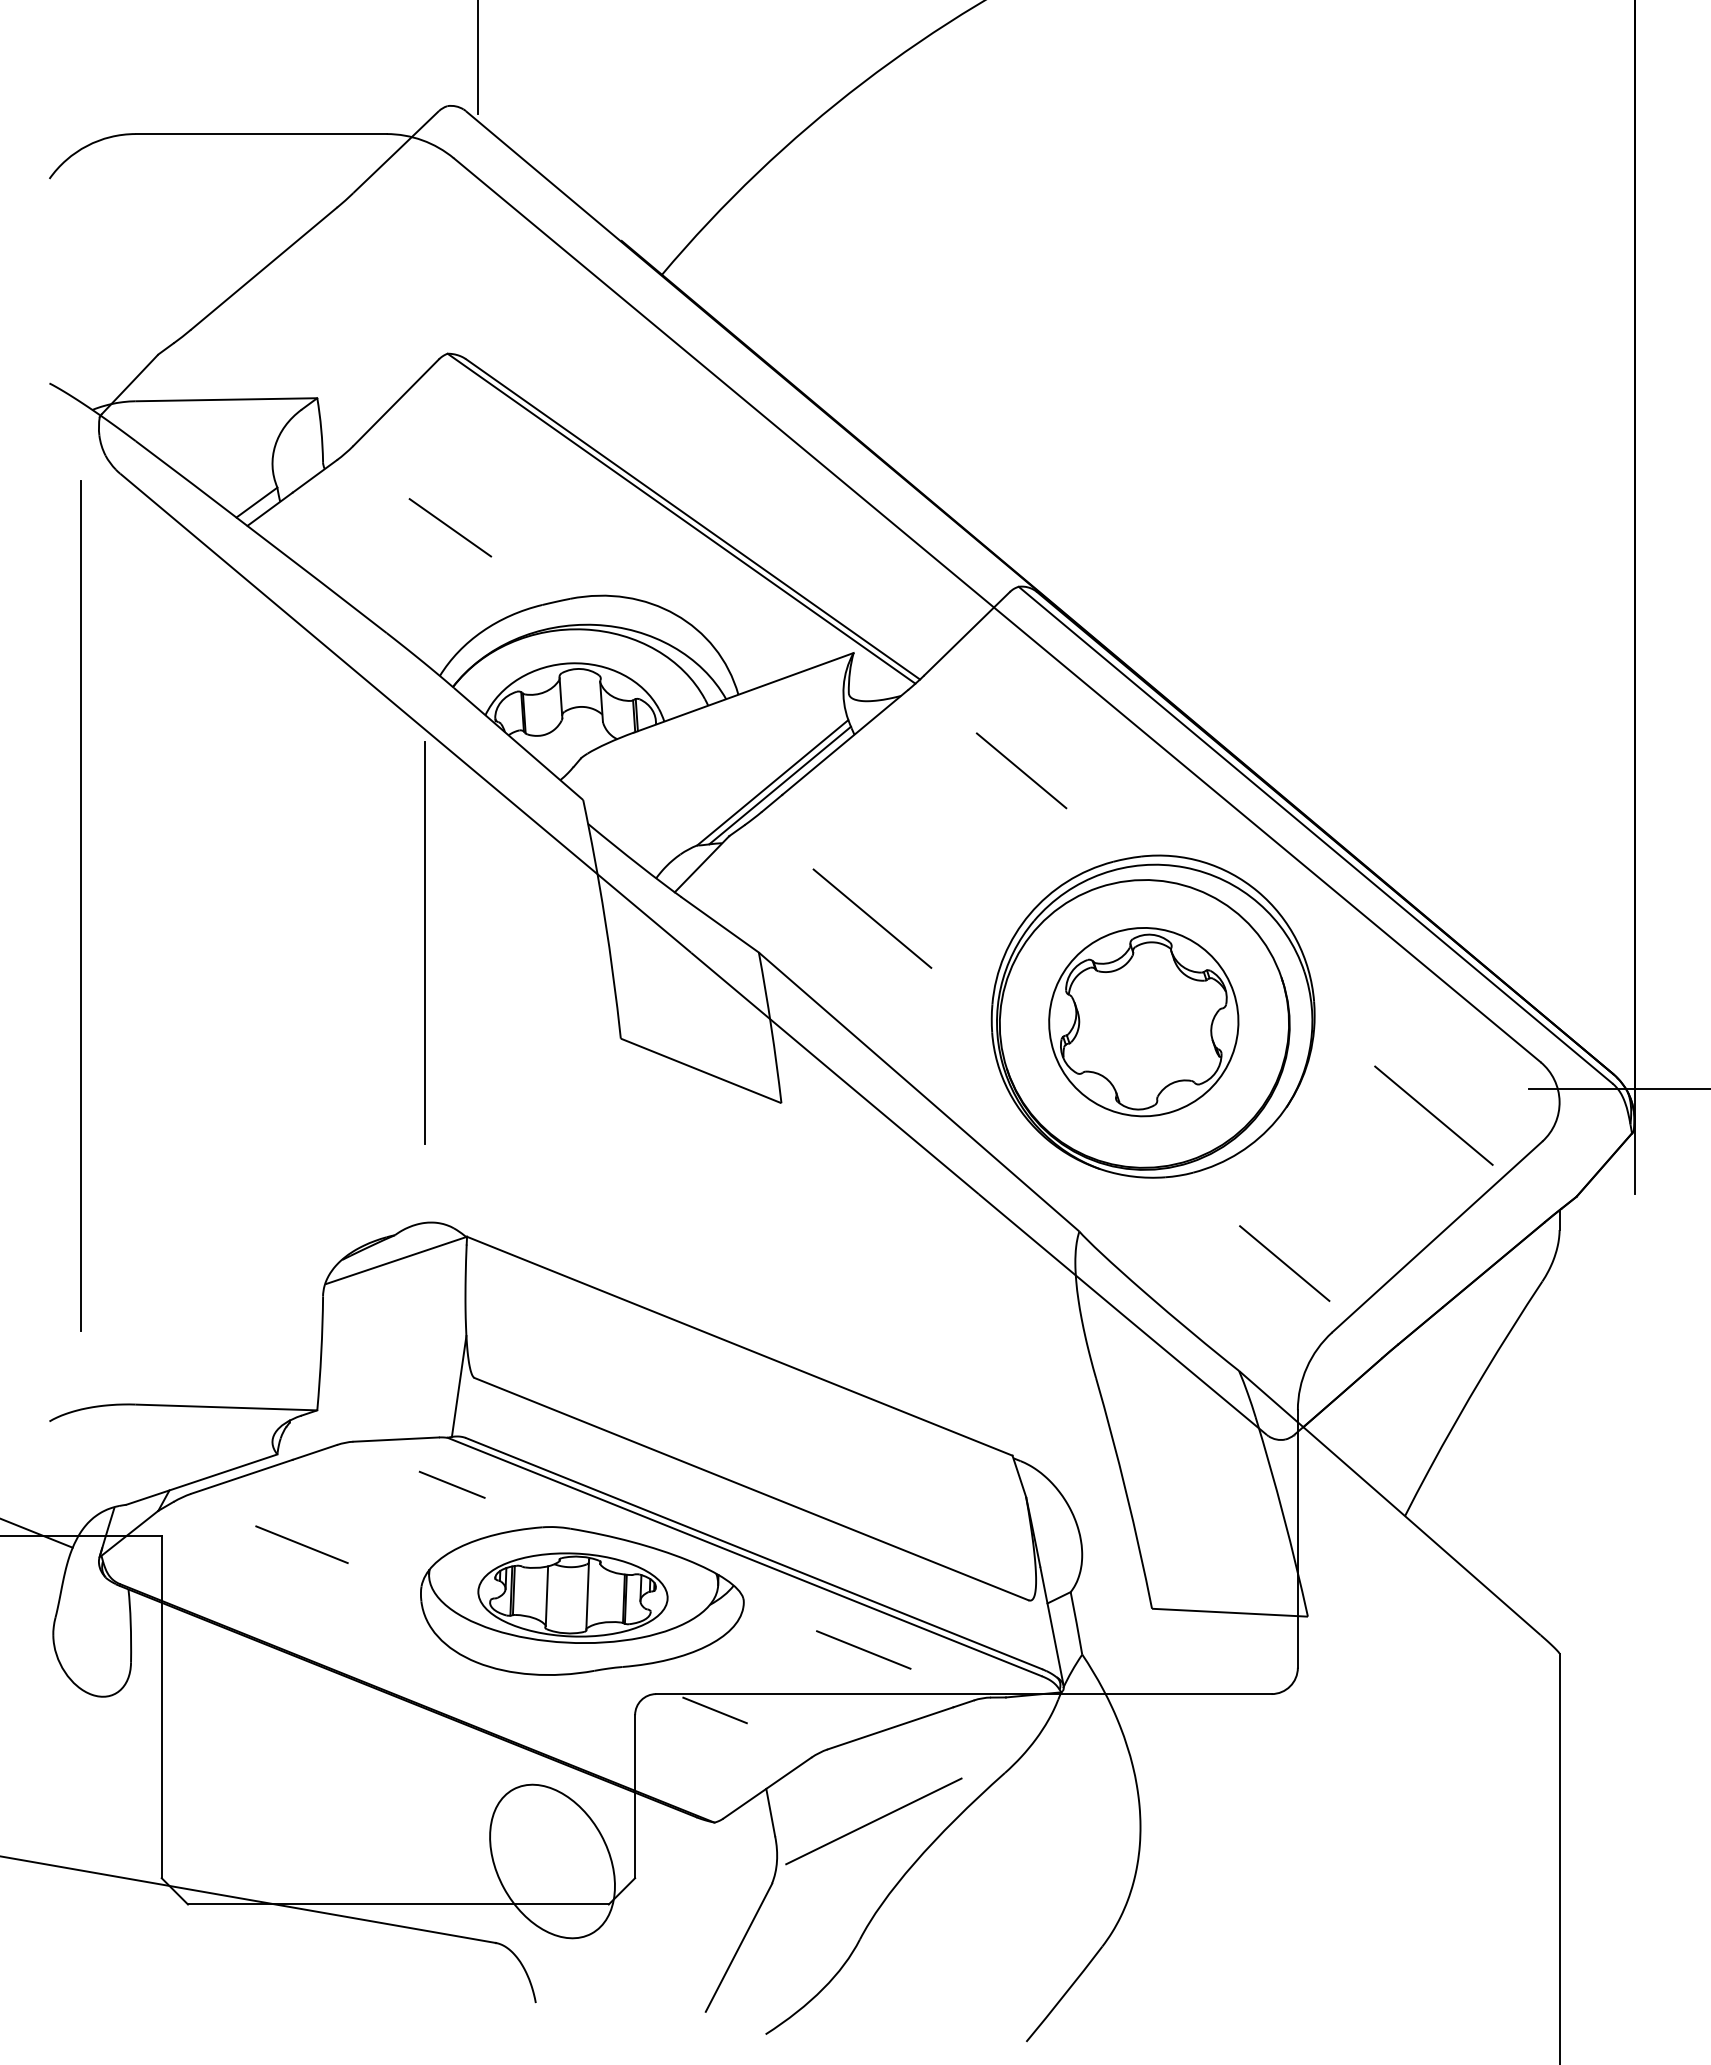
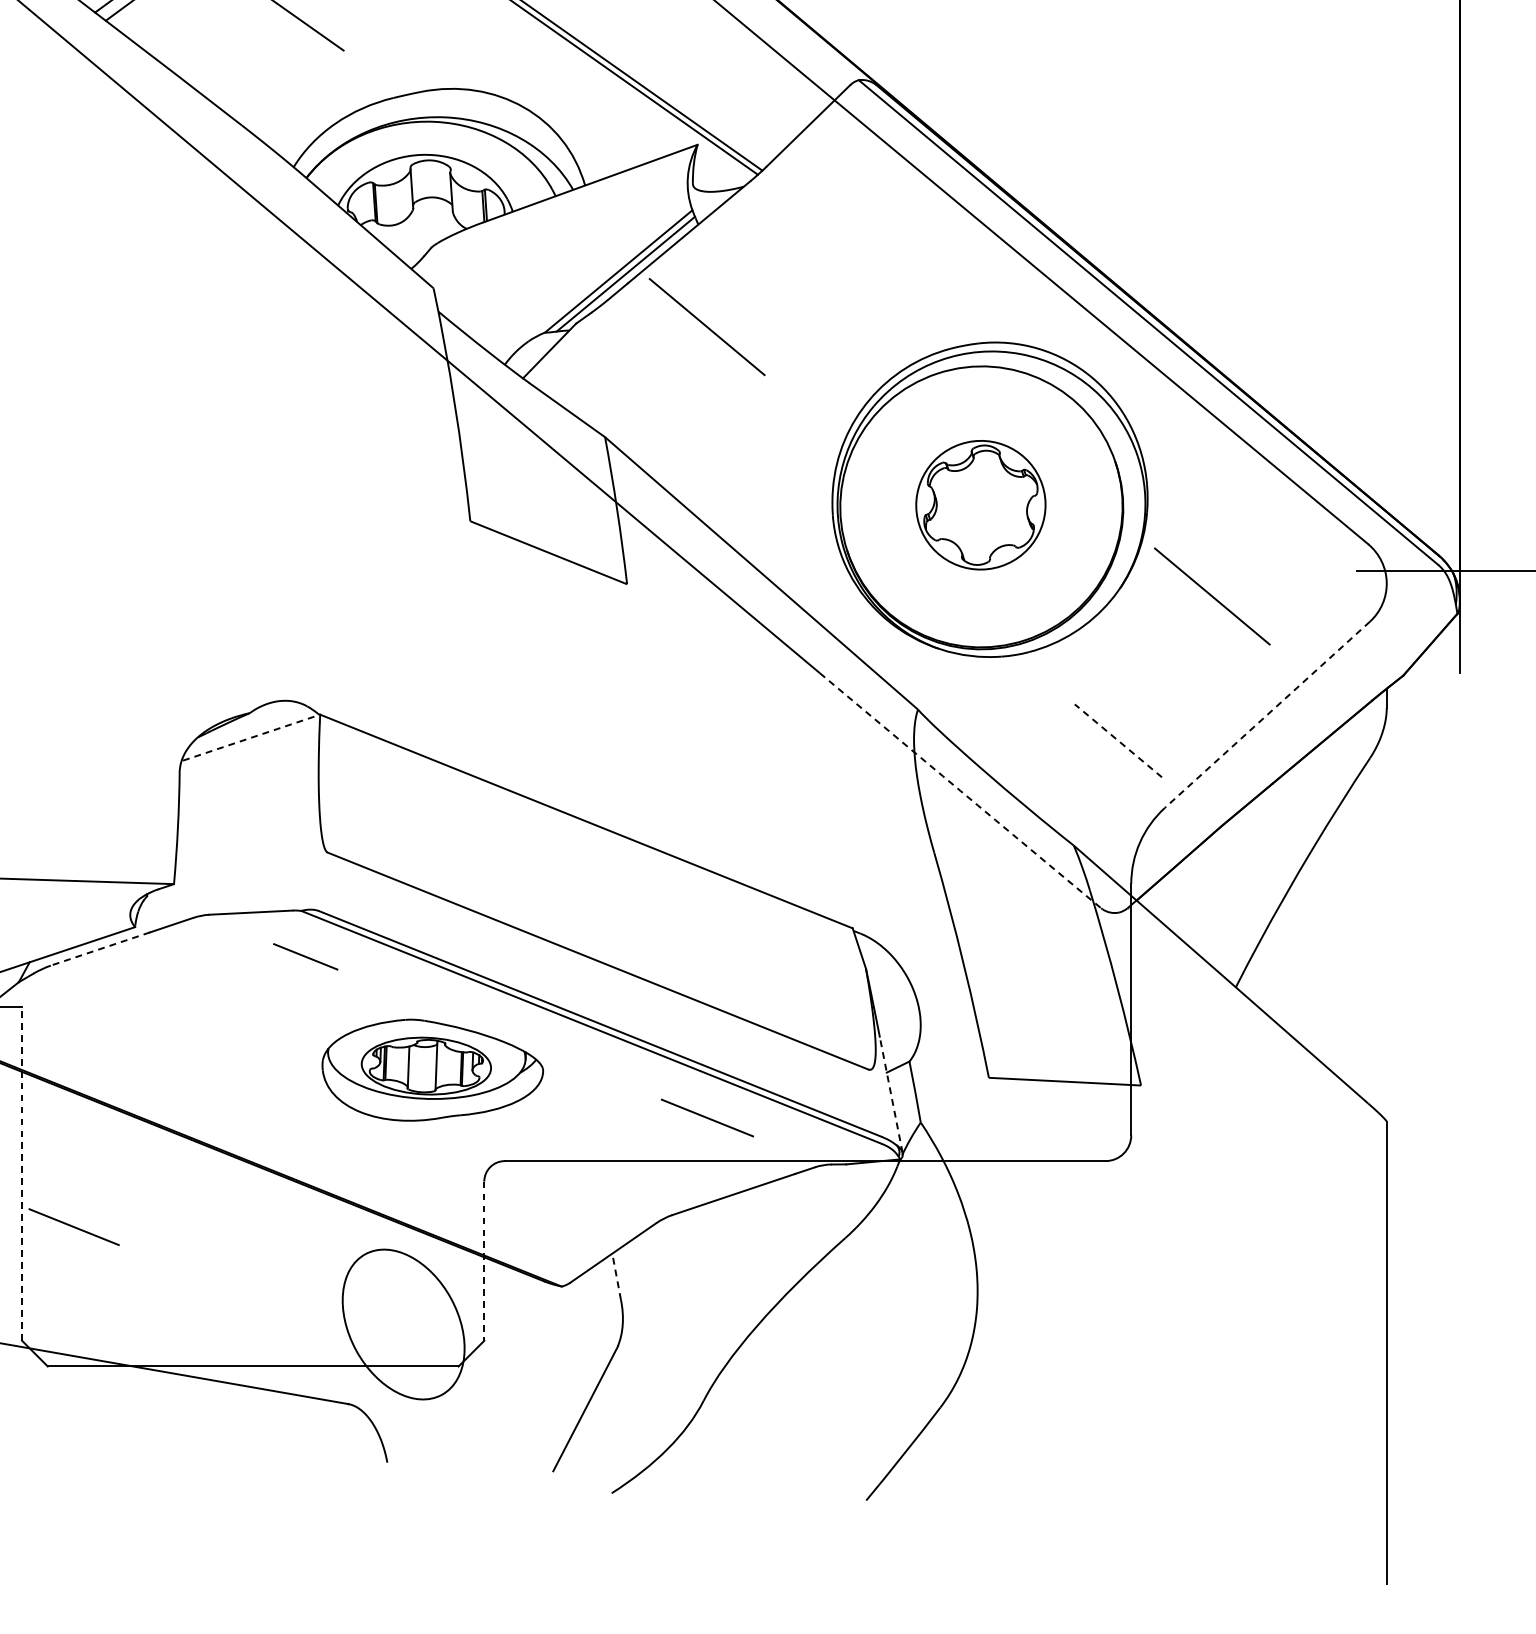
line: (1021, 770) -> (861, 259), removed
line: (872, 918) -> (707, 326), moved
line: (424, 943) -> (278, 428), removed
part: (1143, 1022) -> (980, 505), size x0.7
line: (1433, 1115) -> (1211, 596), moved
line: (1437, 1236) -> (1267, 714), solid -> dashed
line: (397, 1260) -> (252, 737), solid -> dashed
line: (1284, 1263) -> (1118, 740), solid -> dashed
arc: (1122, 1314) -> (960, 790), solid -> dashed
line: (458, 1386) -> (311, 860), removed
line: (241, 1476) -> (100, 948), solid -> dashed
line: (301, 1544) -> (73, 1226), moved
part: (582, 1600) -> (432, 1069), size x0.7
line: (1051, 1626) -> (890, 1095), solid -> dashed
line: (161, 1707) -> (21, 1174), solid -> dashed
line: (714, 1710) -> (561, 1177), removed
line: (635, 1796) -> (484, 1261), solid -> dashed
line: (770, 1812) -> (616, 1276), solid -> dashed
line: (873, 1821) -> (716, 1285), removed

